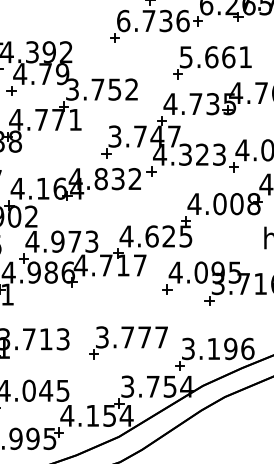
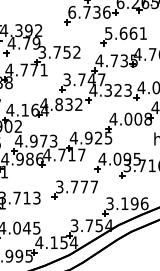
text: (151, 235) -> (88, 137), 4.625 -> 4.925
part: (127, 341) -> (74, 189), moved

